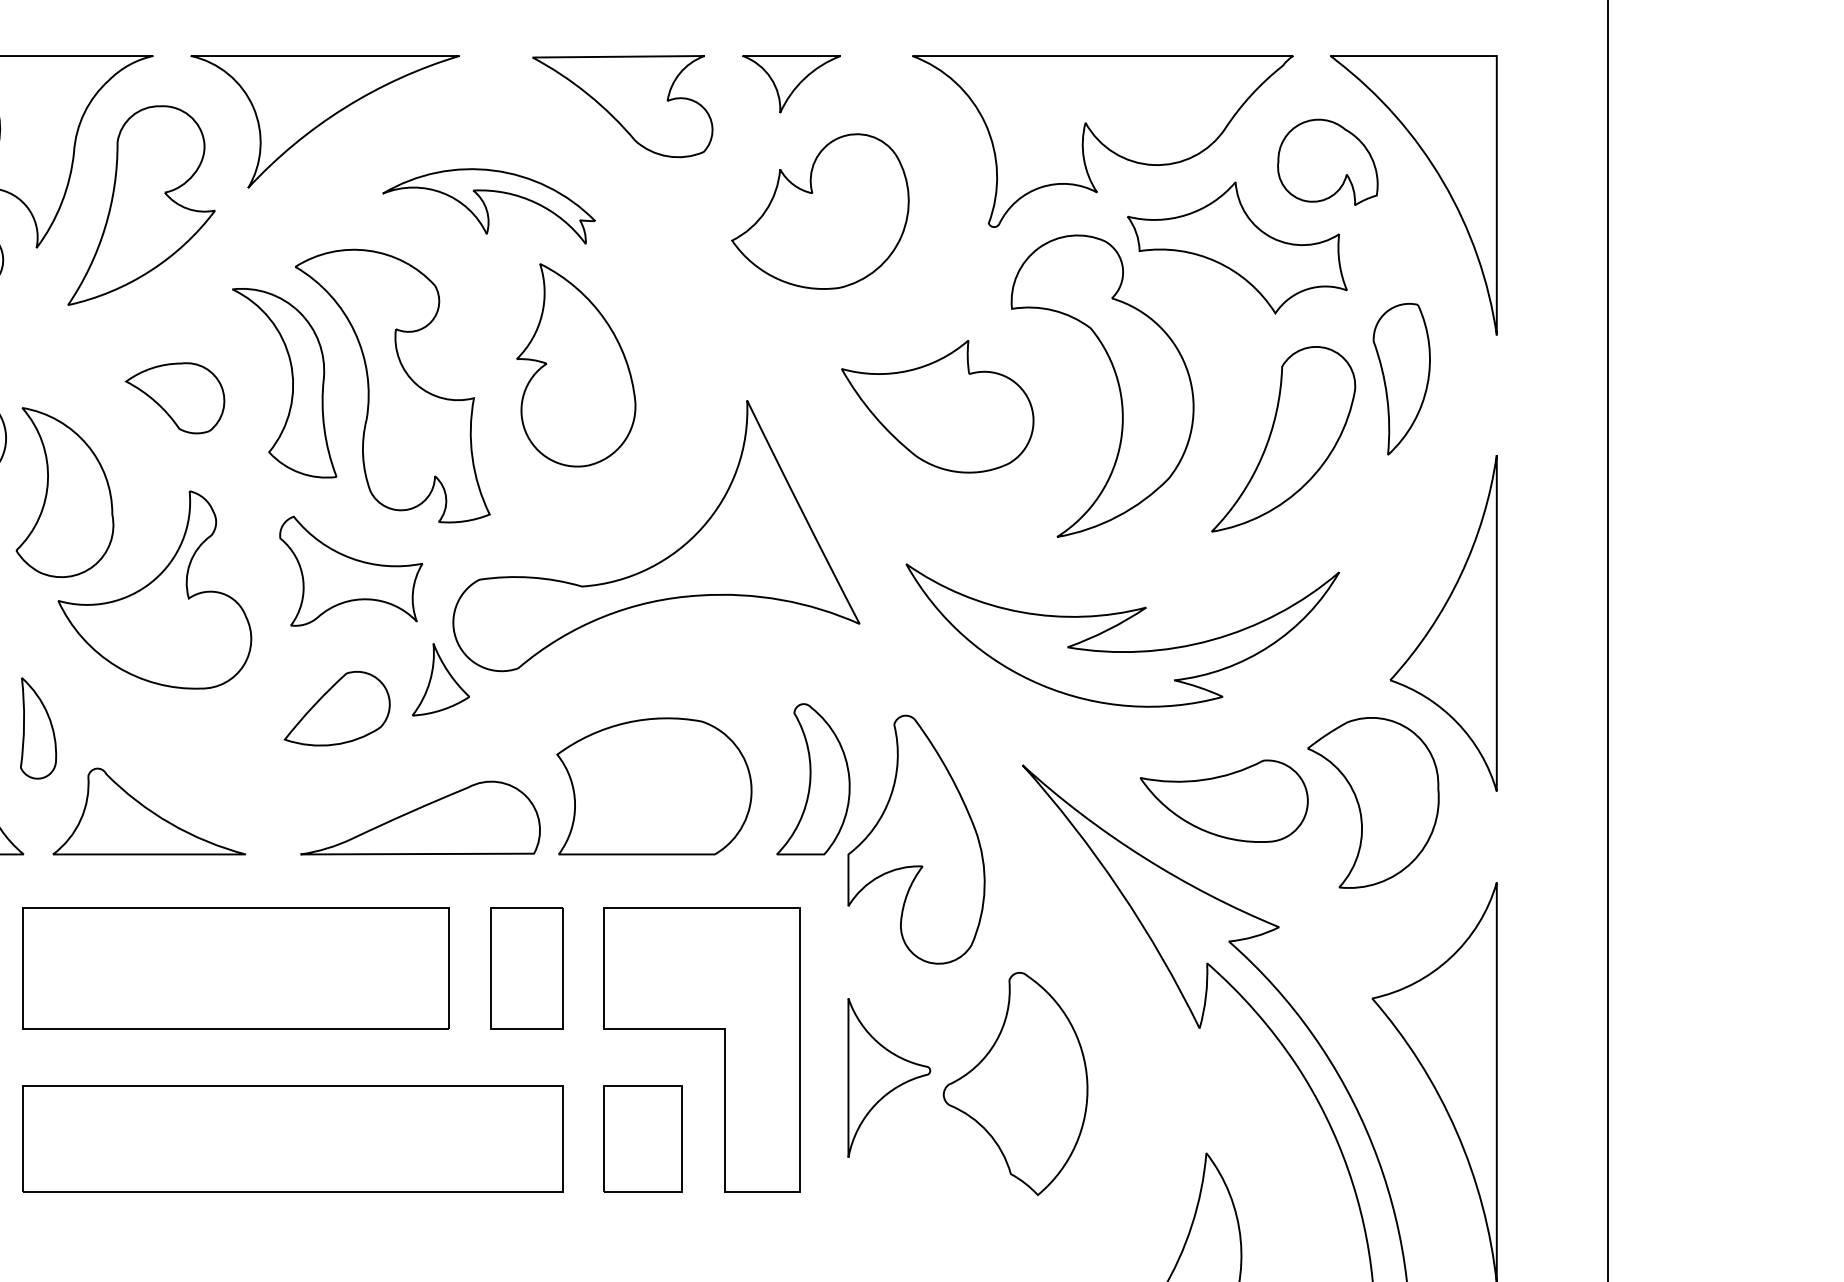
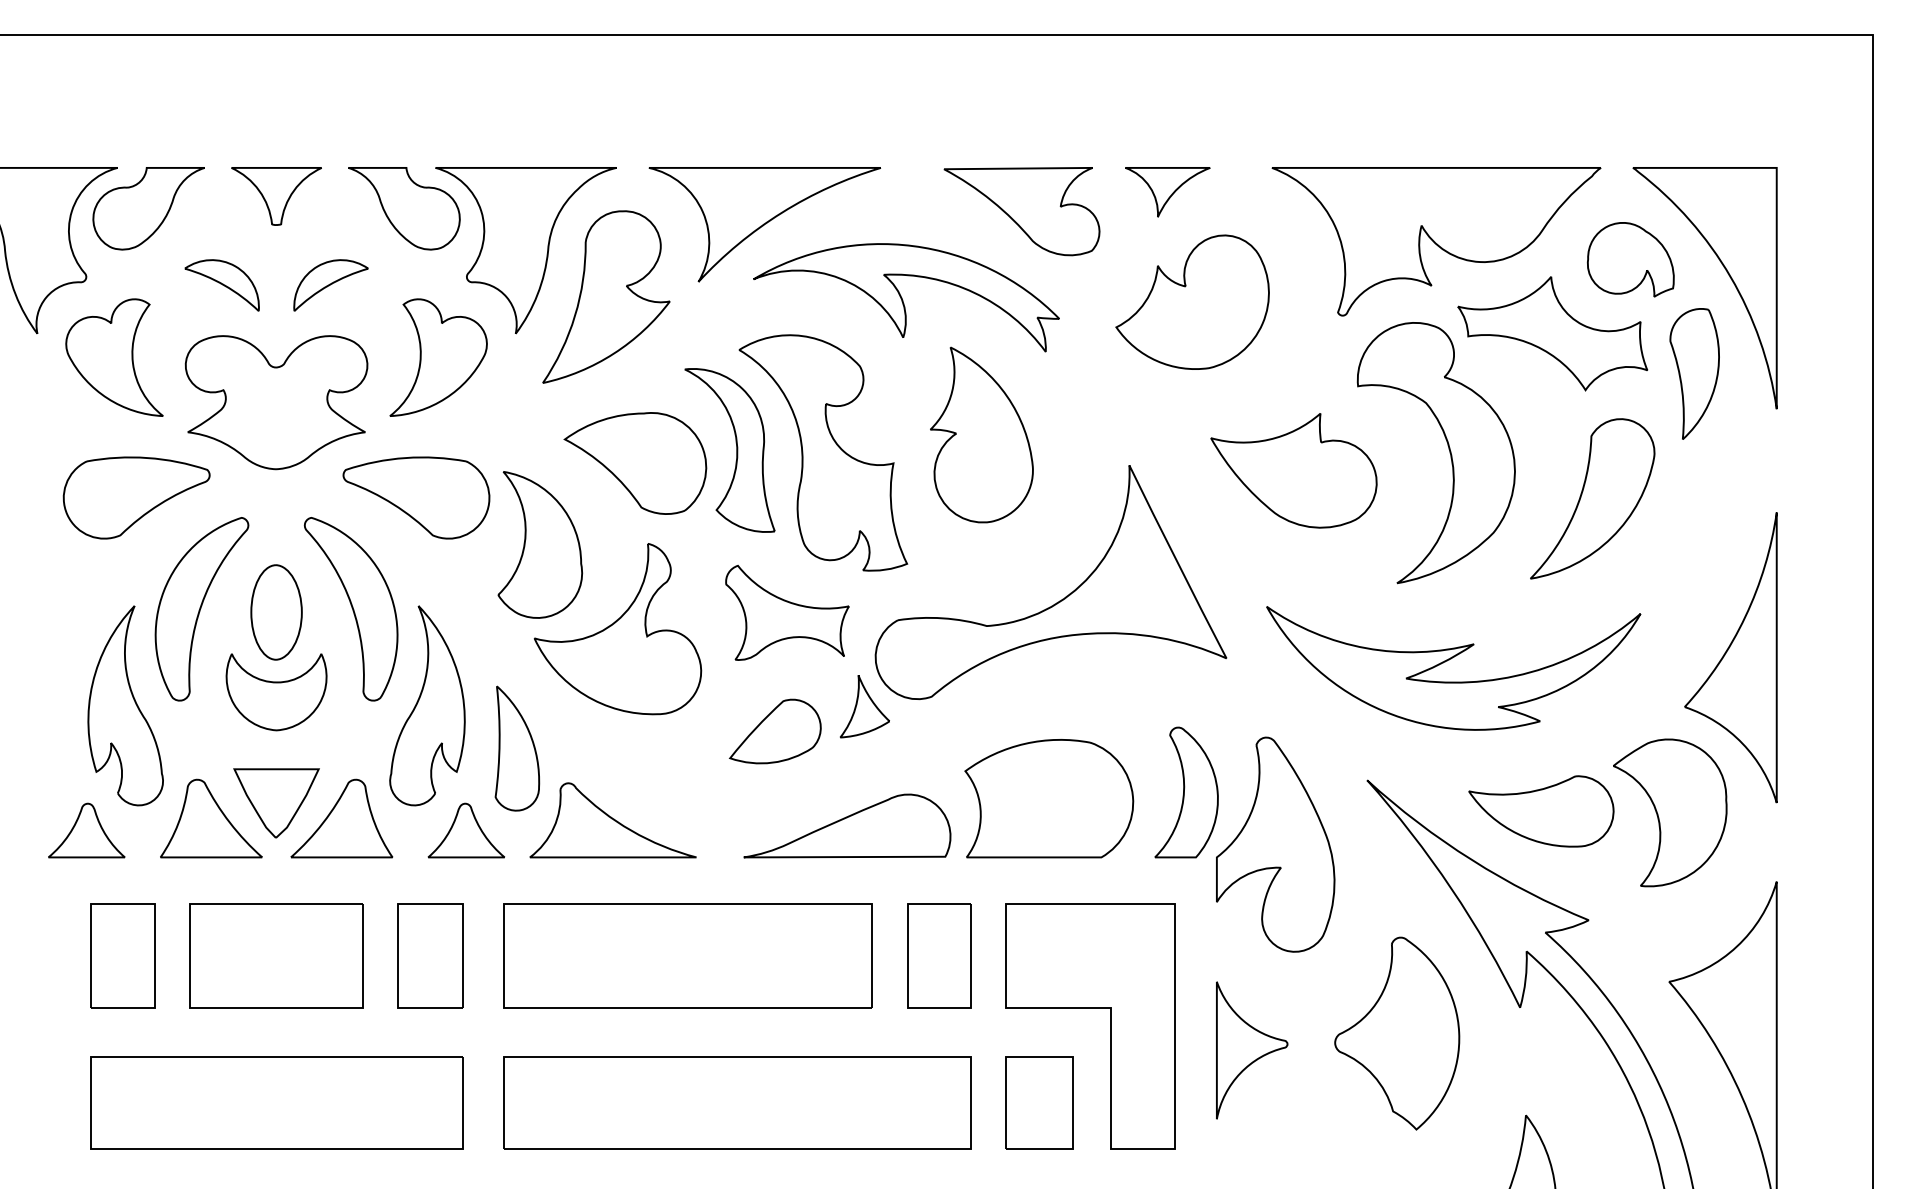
part: (489, 206) -> (906, 297), size x1.67
part: (1401, 378) -> (1694, 373), moved
part: (175, 398) -> (635, 463), size x1.67
part: (38, 728) -> (517, 748), size x1.43
part: (1015, 1083) -> (1397, 1033), moved

